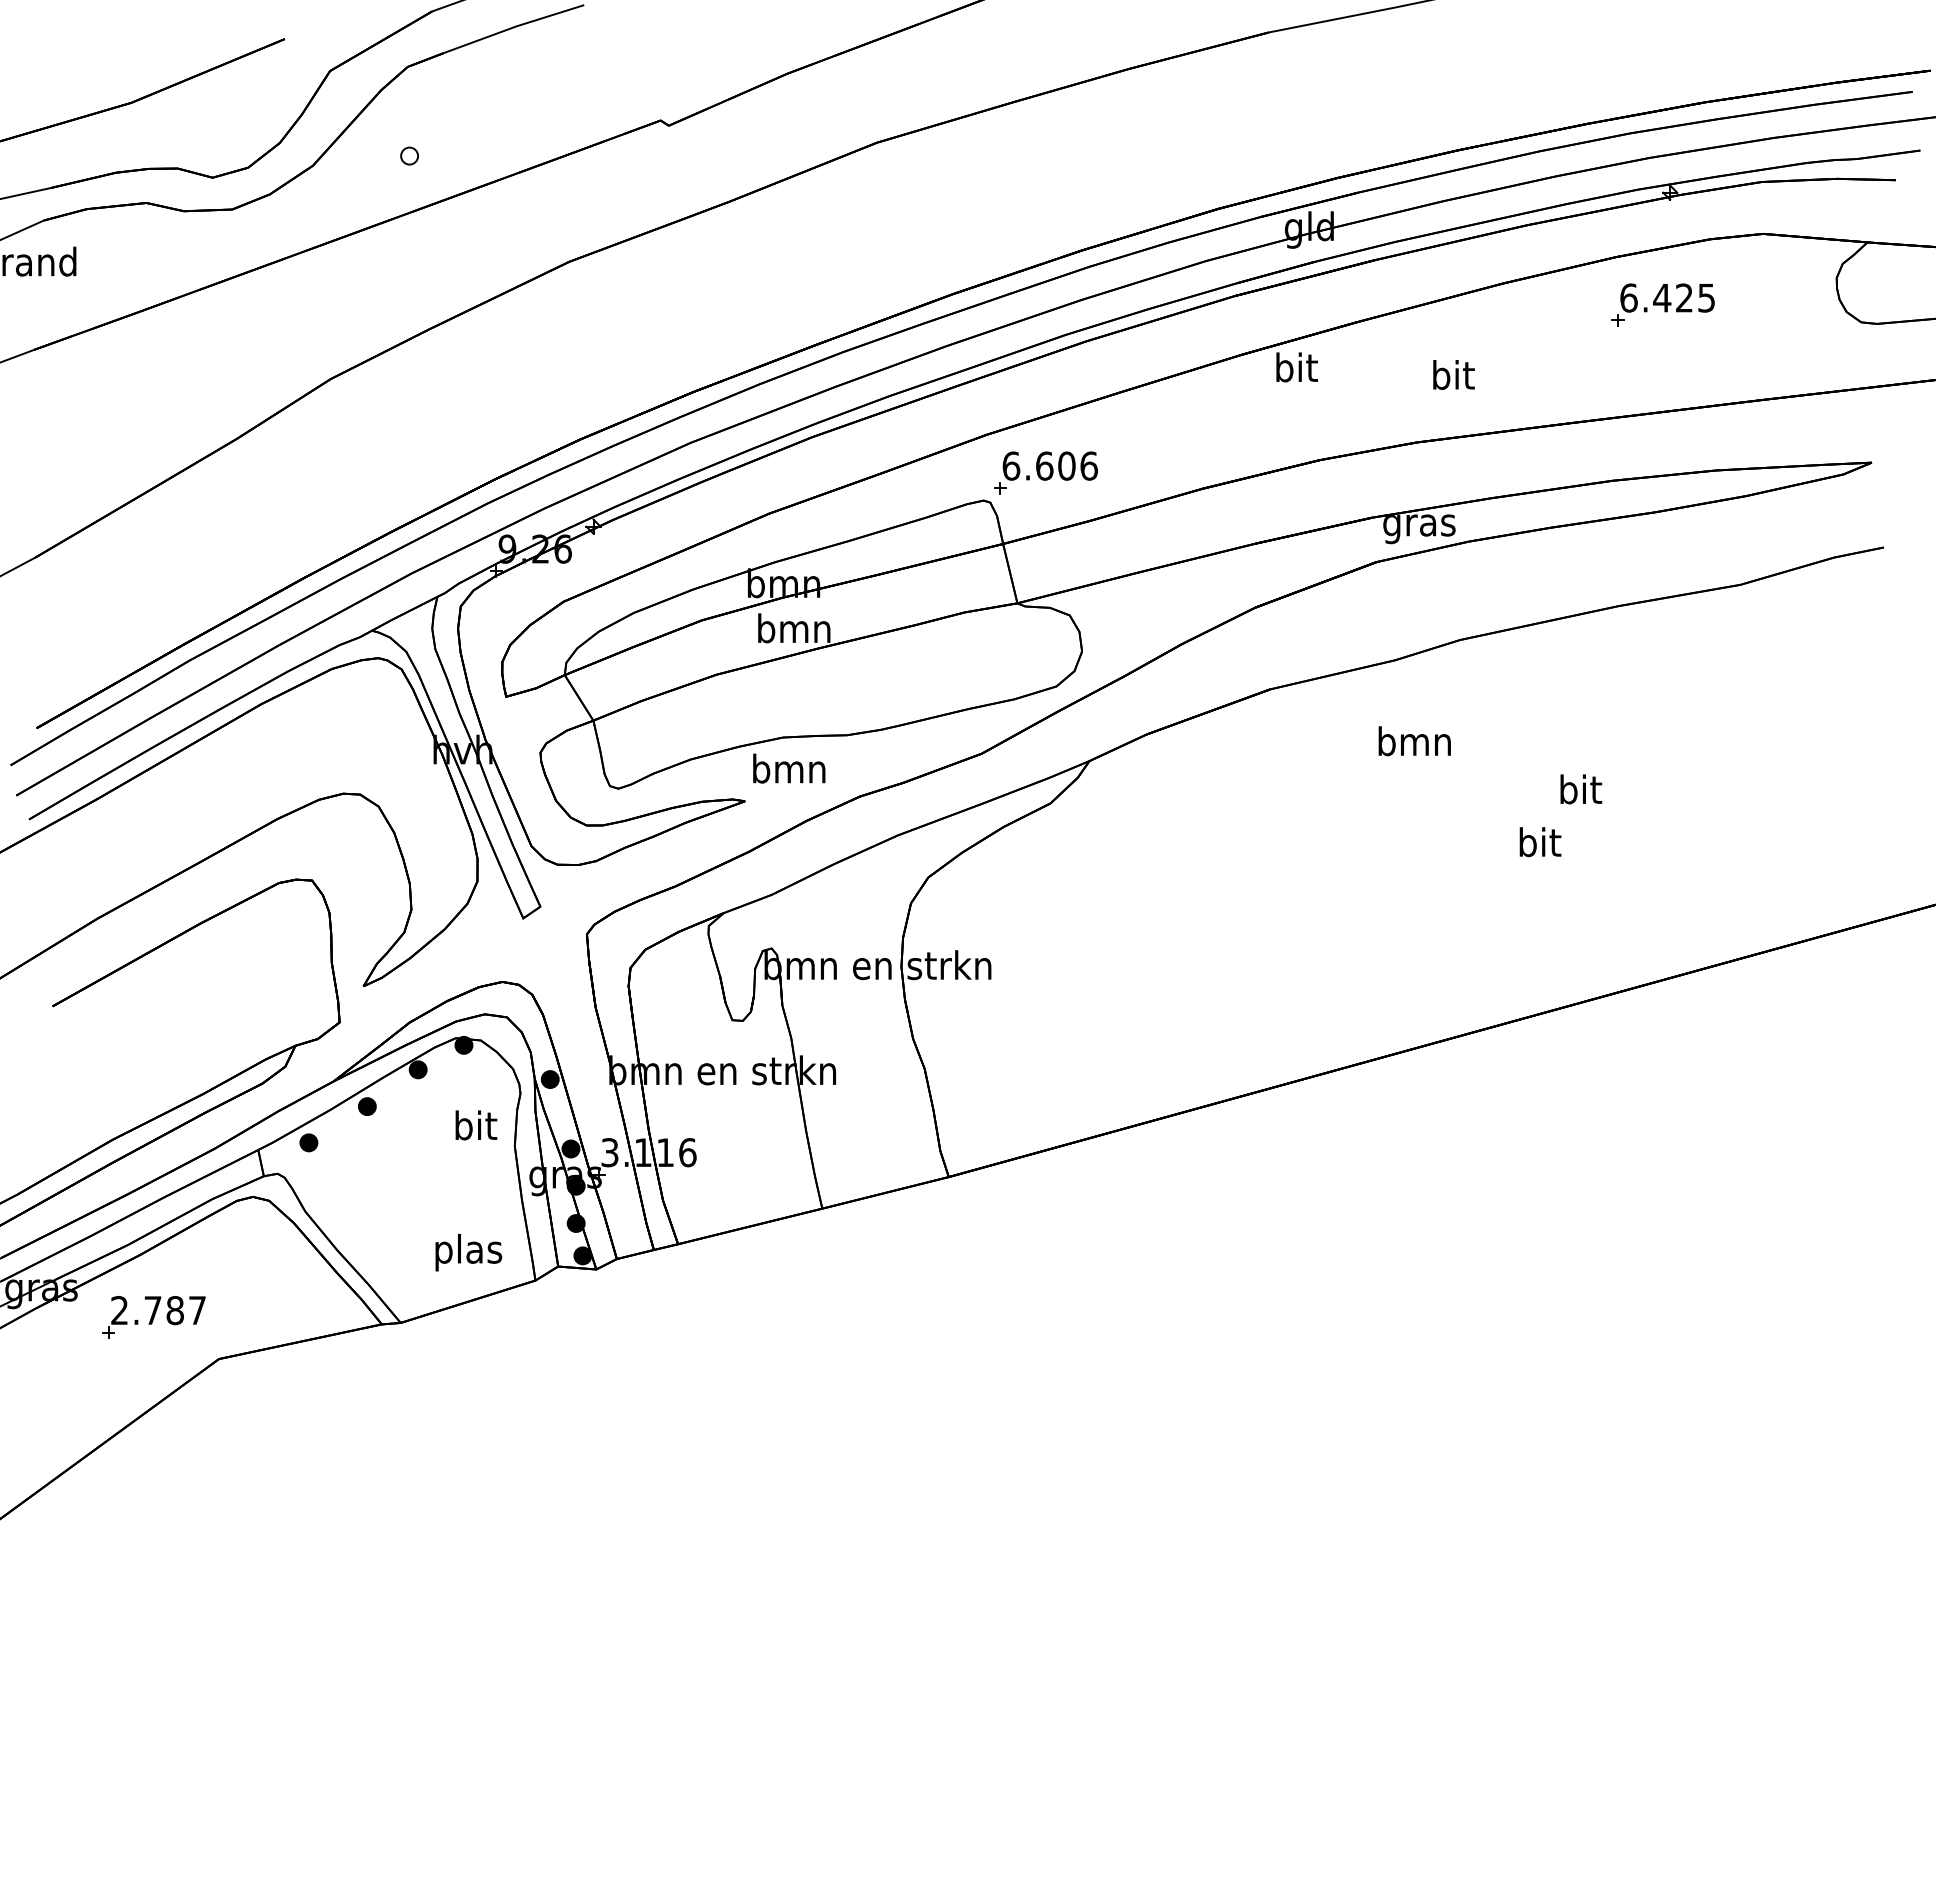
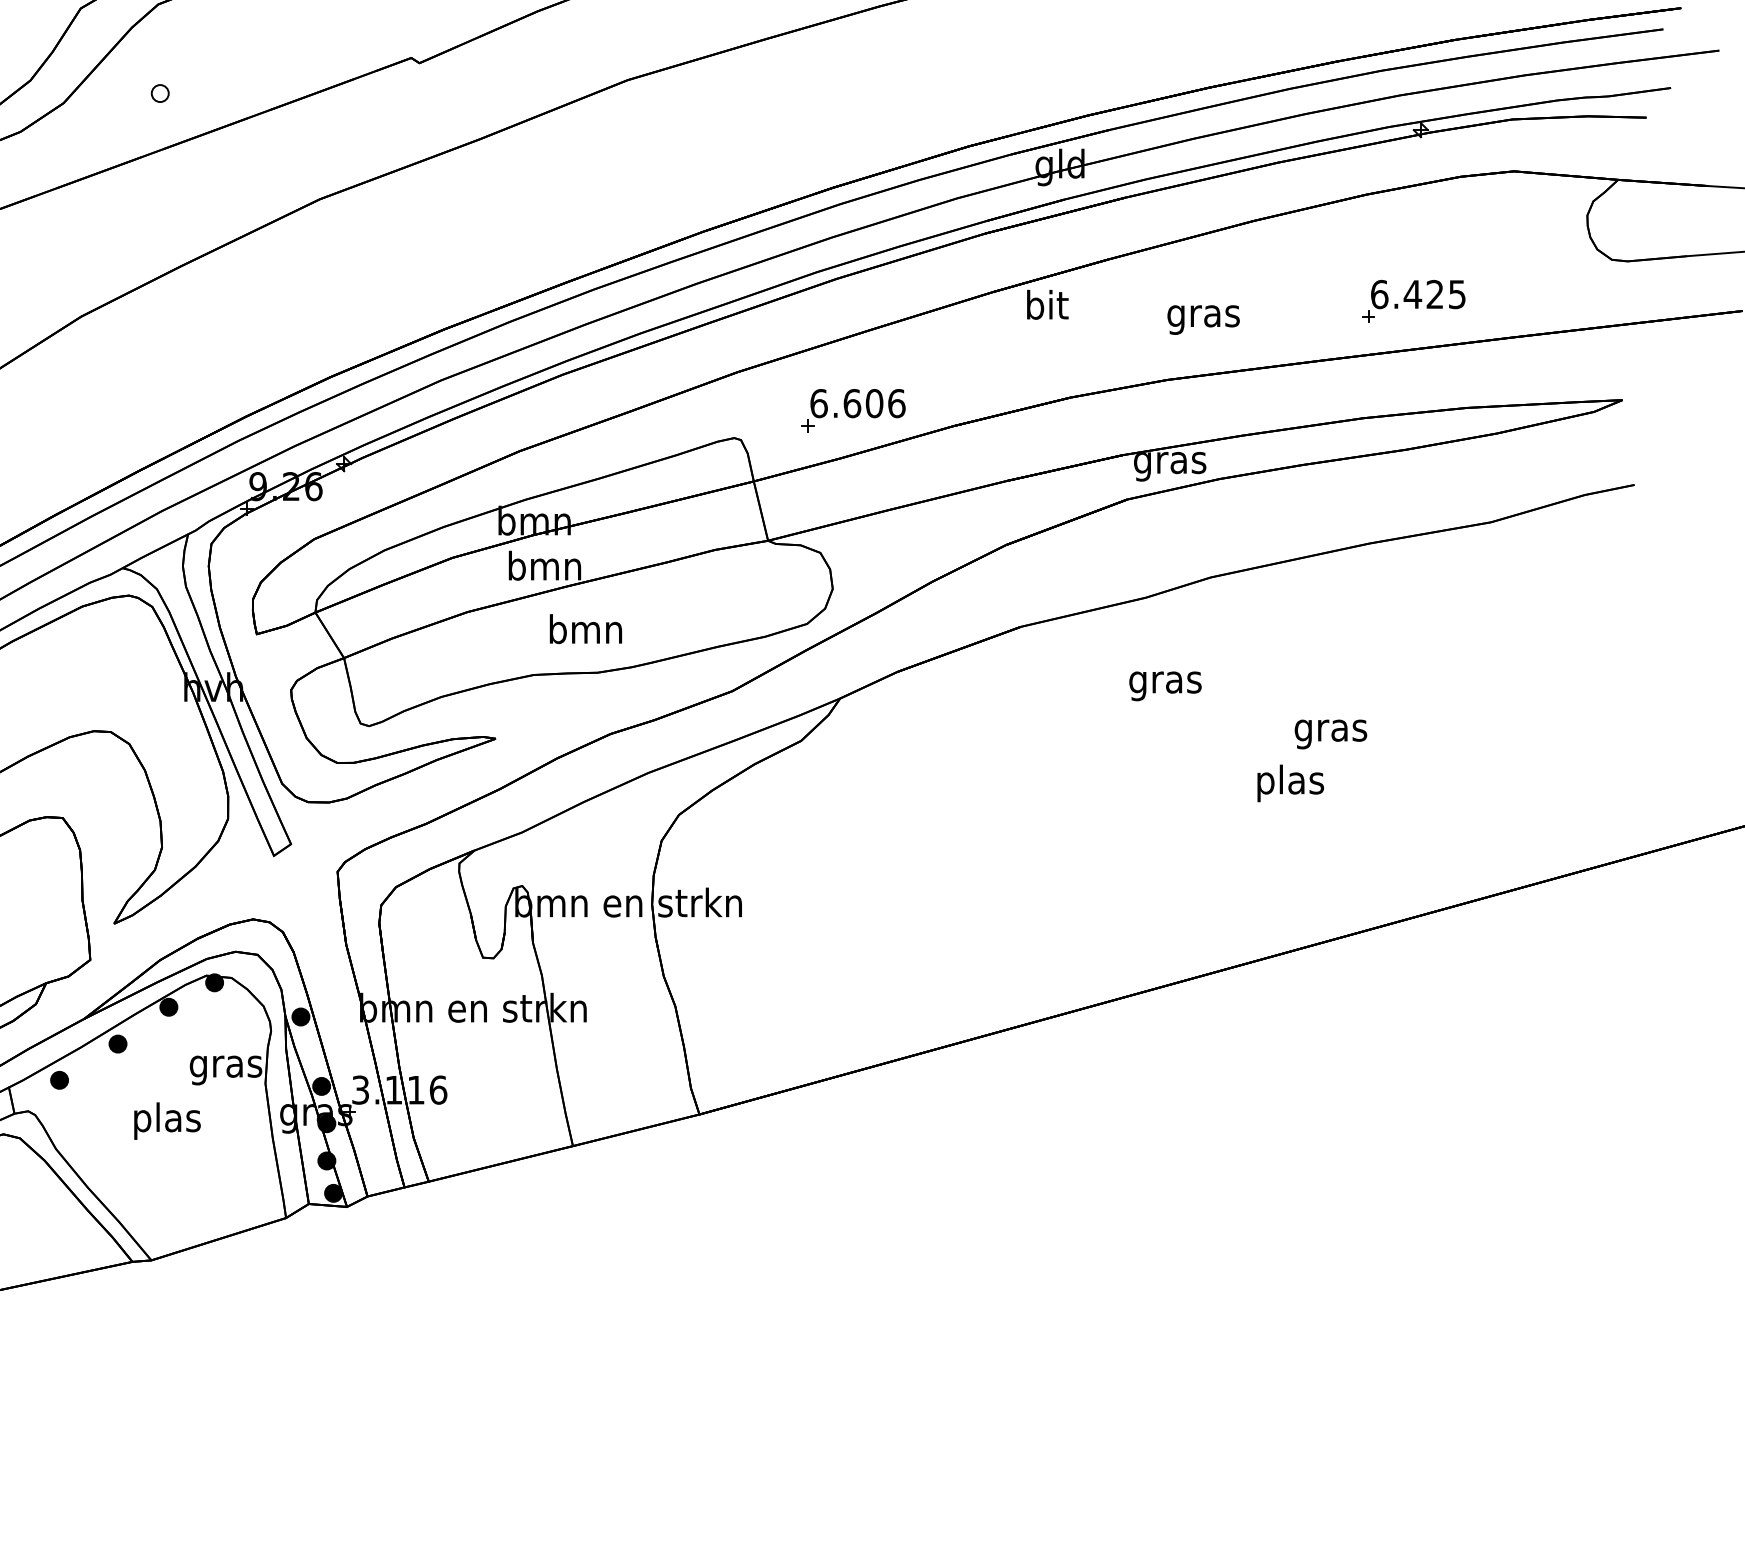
part: (1662, 304) -> (1413, 300), moved
text: (1452, 378) -> (1203, 315), bit -> gras
part: (1045, 472) -> (853, 409), moved
text: (1414, 744) -> (1165, 681), bmn -> gras
text: (789, 768) -> (586, 628), moved
text: (1580, 792) -> (1331, 729), bit -> gras
text: (1539, 845) -> (1290, 782), bit -> plas
text: (475, 1128) -> (226, 1065), bit -> gras
text: (468, 1252) -> (167, 1120), moved

